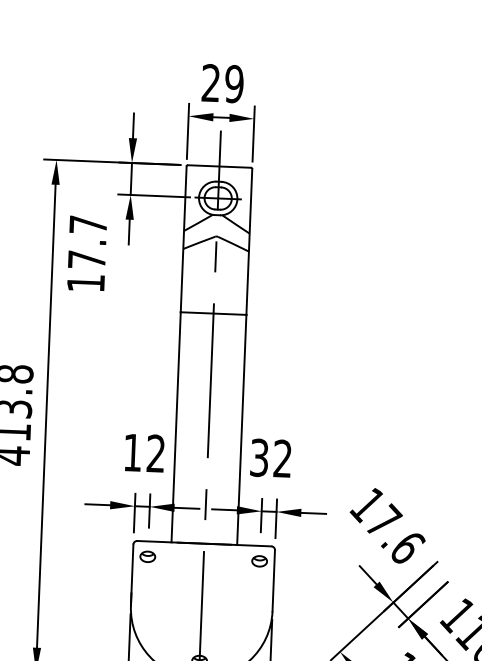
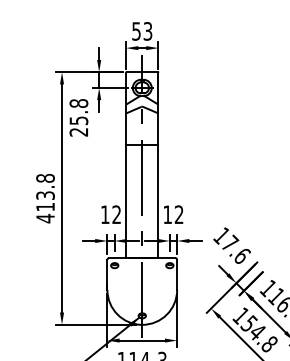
text: (223, 83) -> (142, 31), 29 -> 53
text: (86, 253) -> (78, 117), 17.7 -> 25.8
text: (259, 457) -> (167, 214), 32 -> 12

